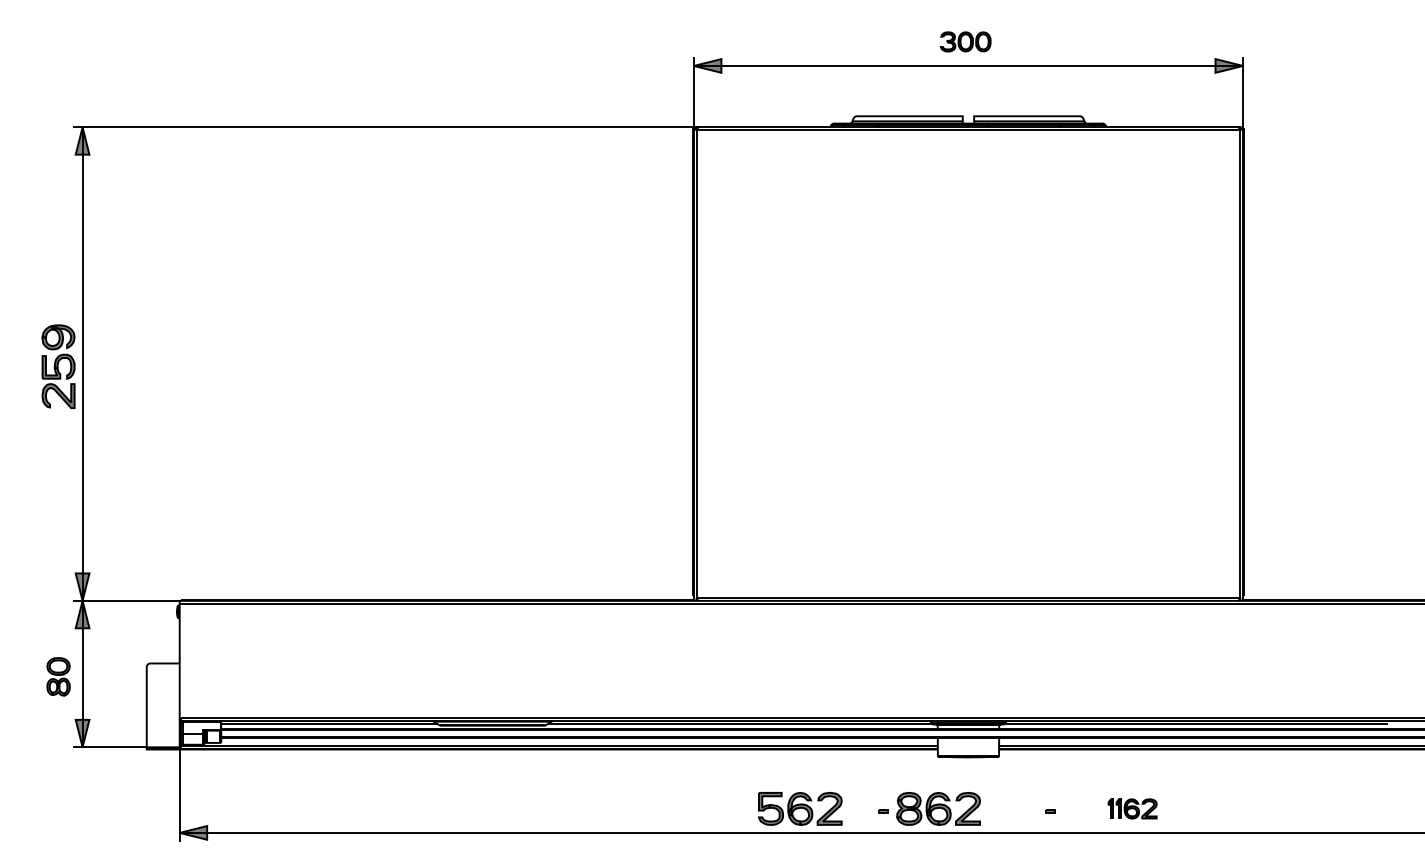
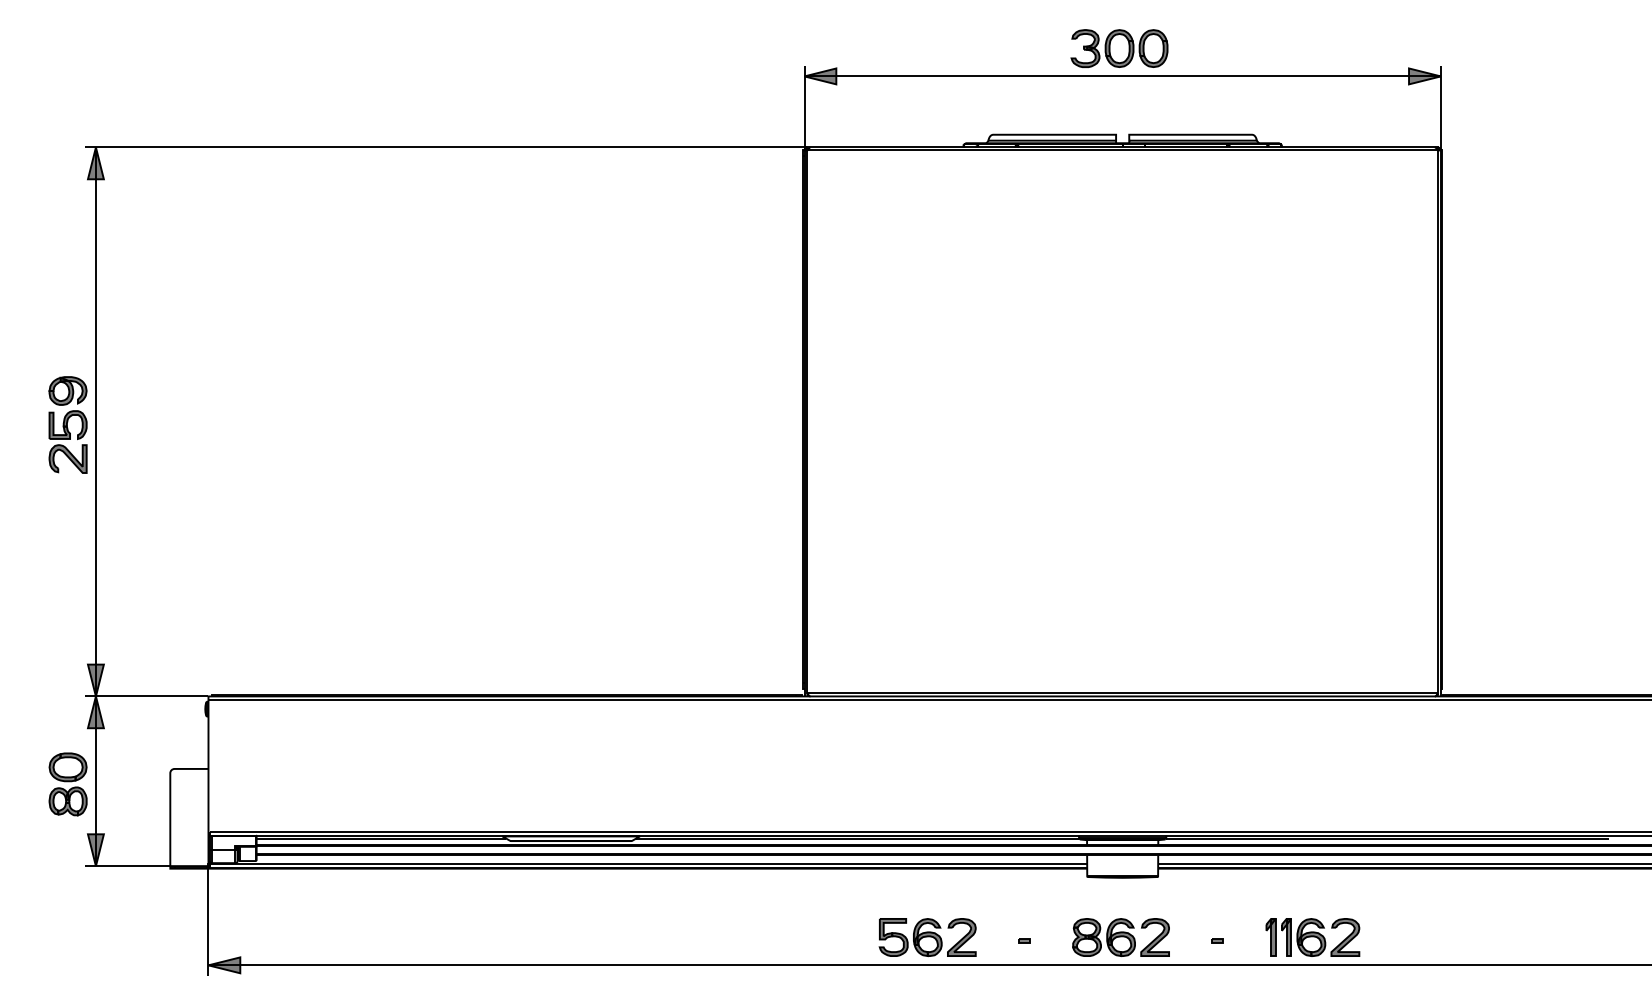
part: (965, 41) -> (1119, 48), size x1.67
part: (58, 676) -> (67, 784), size x1.43
part: (938, 808) -> (1120, 937), moved
part: (1132, 808) -> (1312, 937), size x1.67

